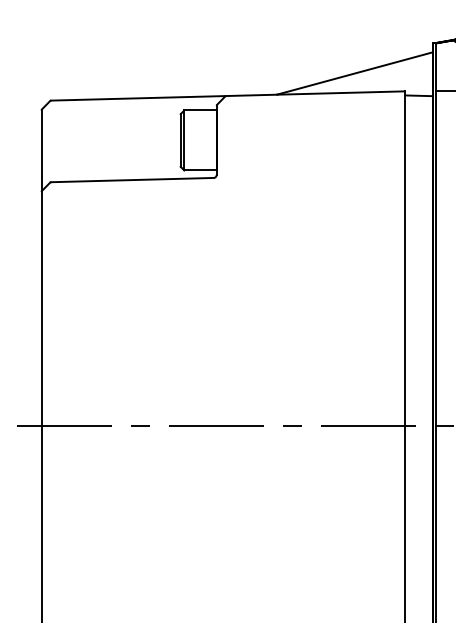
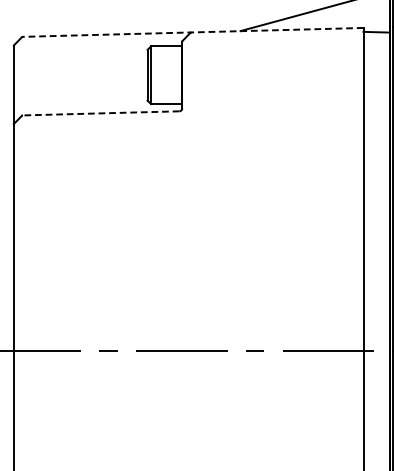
line: (228, 95) -> (193, 31), solid -> dashed
line: (132, 180) -> (101, 113), solid -> dashed

